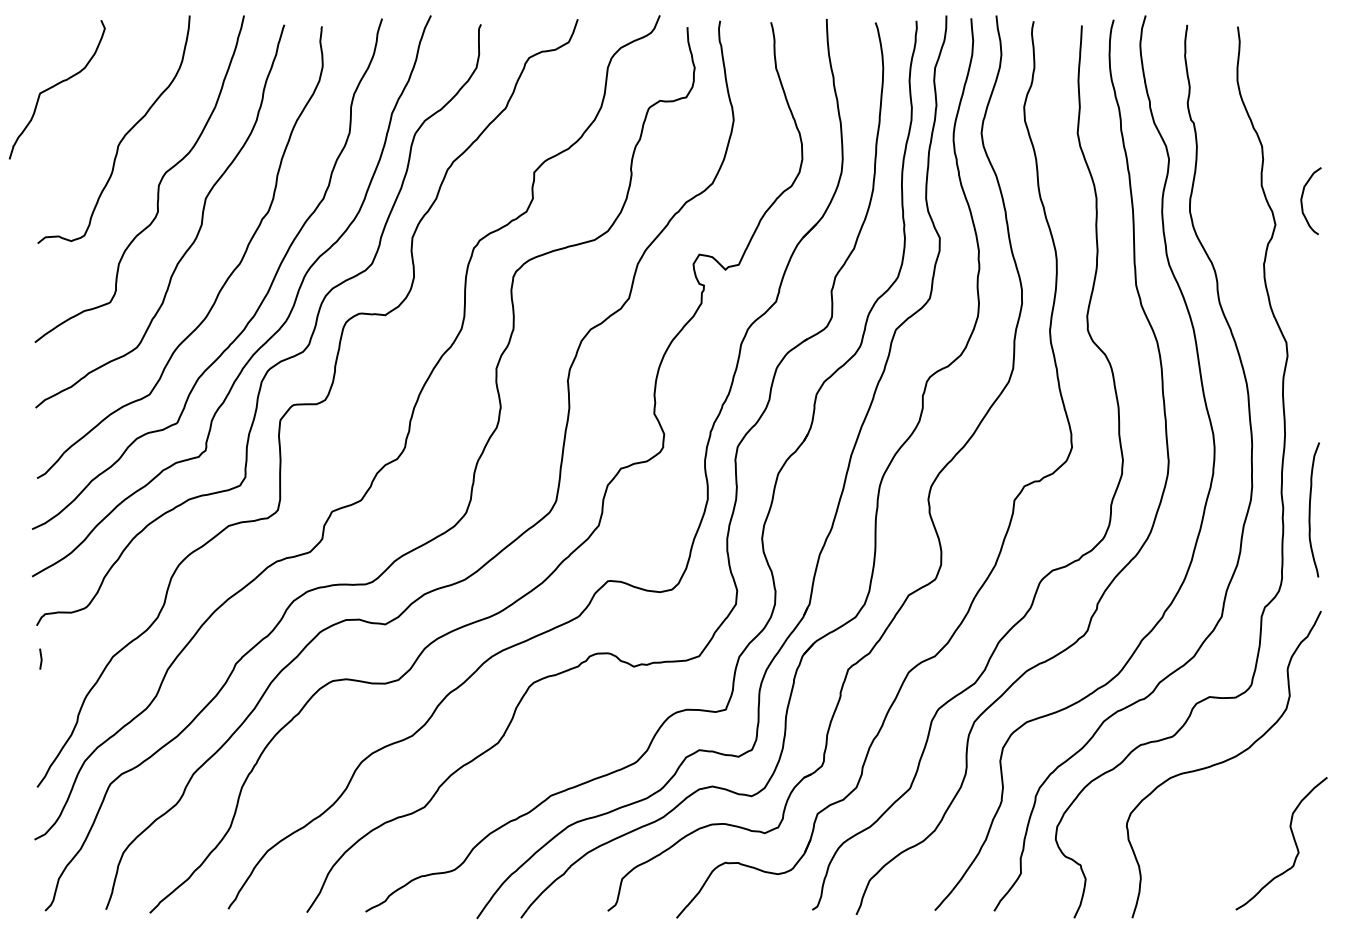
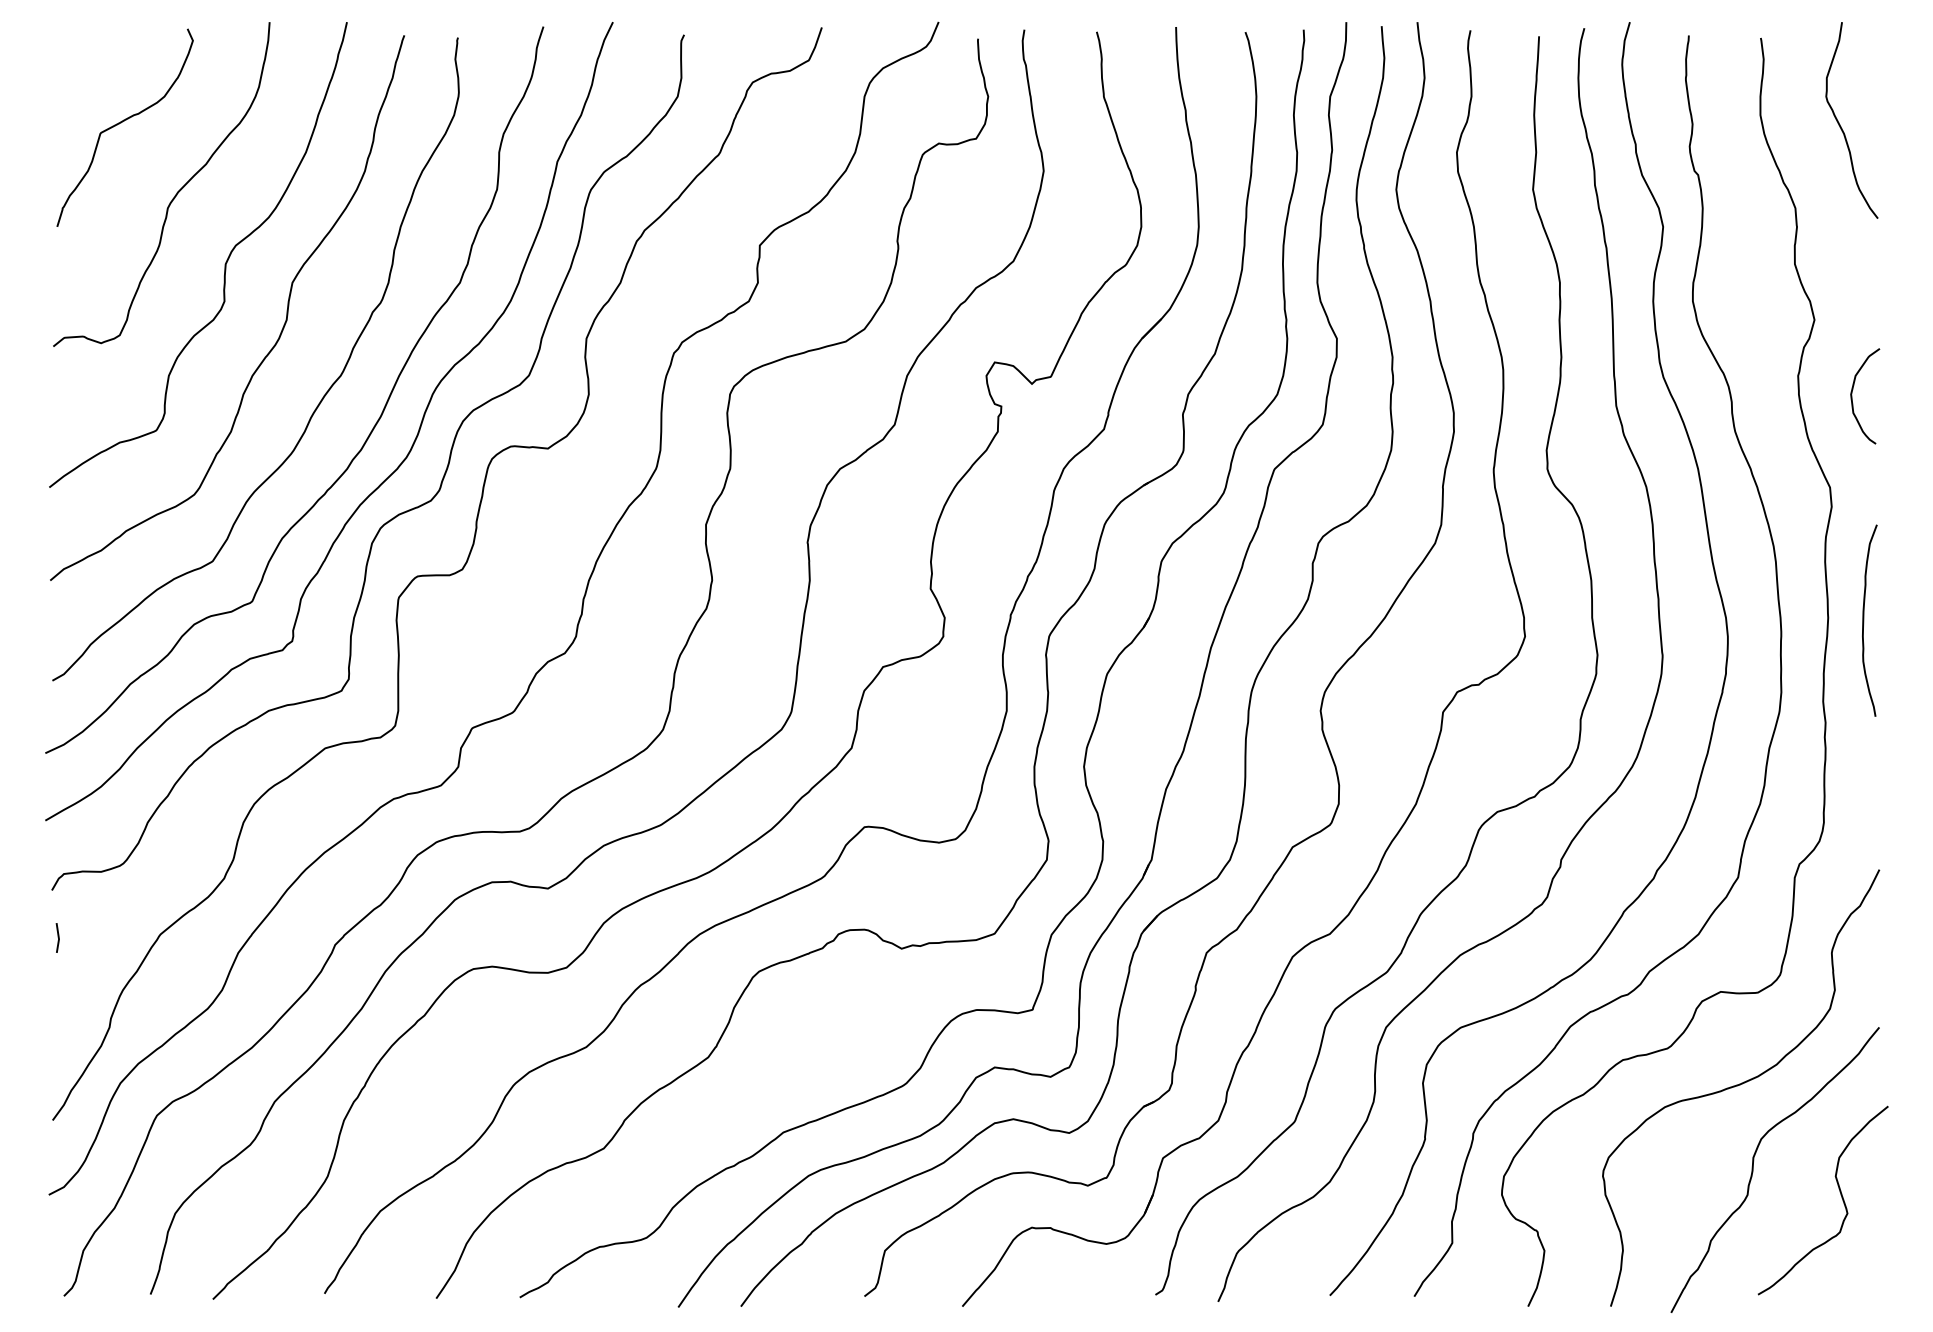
curve: (54, 86) -> (121, 123), moved
curve: (1294, 88) -> (1841, 126), added
curve: (1302, 201) -> (1852, 396), moved
curve: (1310, 509) -> (1864, 620), moved
curve: (1232, 821) -> (1753, 1169), added

